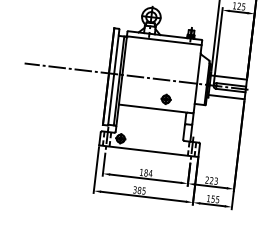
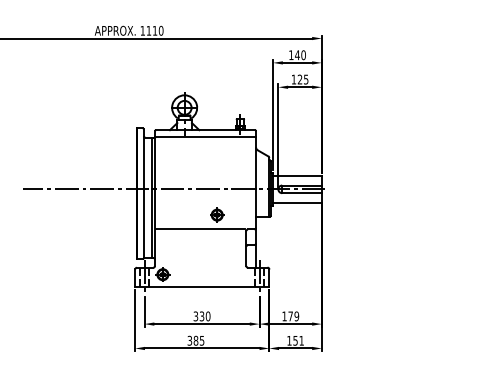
text: (145, 173) -> (201, 316), 184 -> 330
text: (211, 180) -> (290, 316), 223 -> 179
text: (217, 199) -> (301, 340), 155 -> 151

